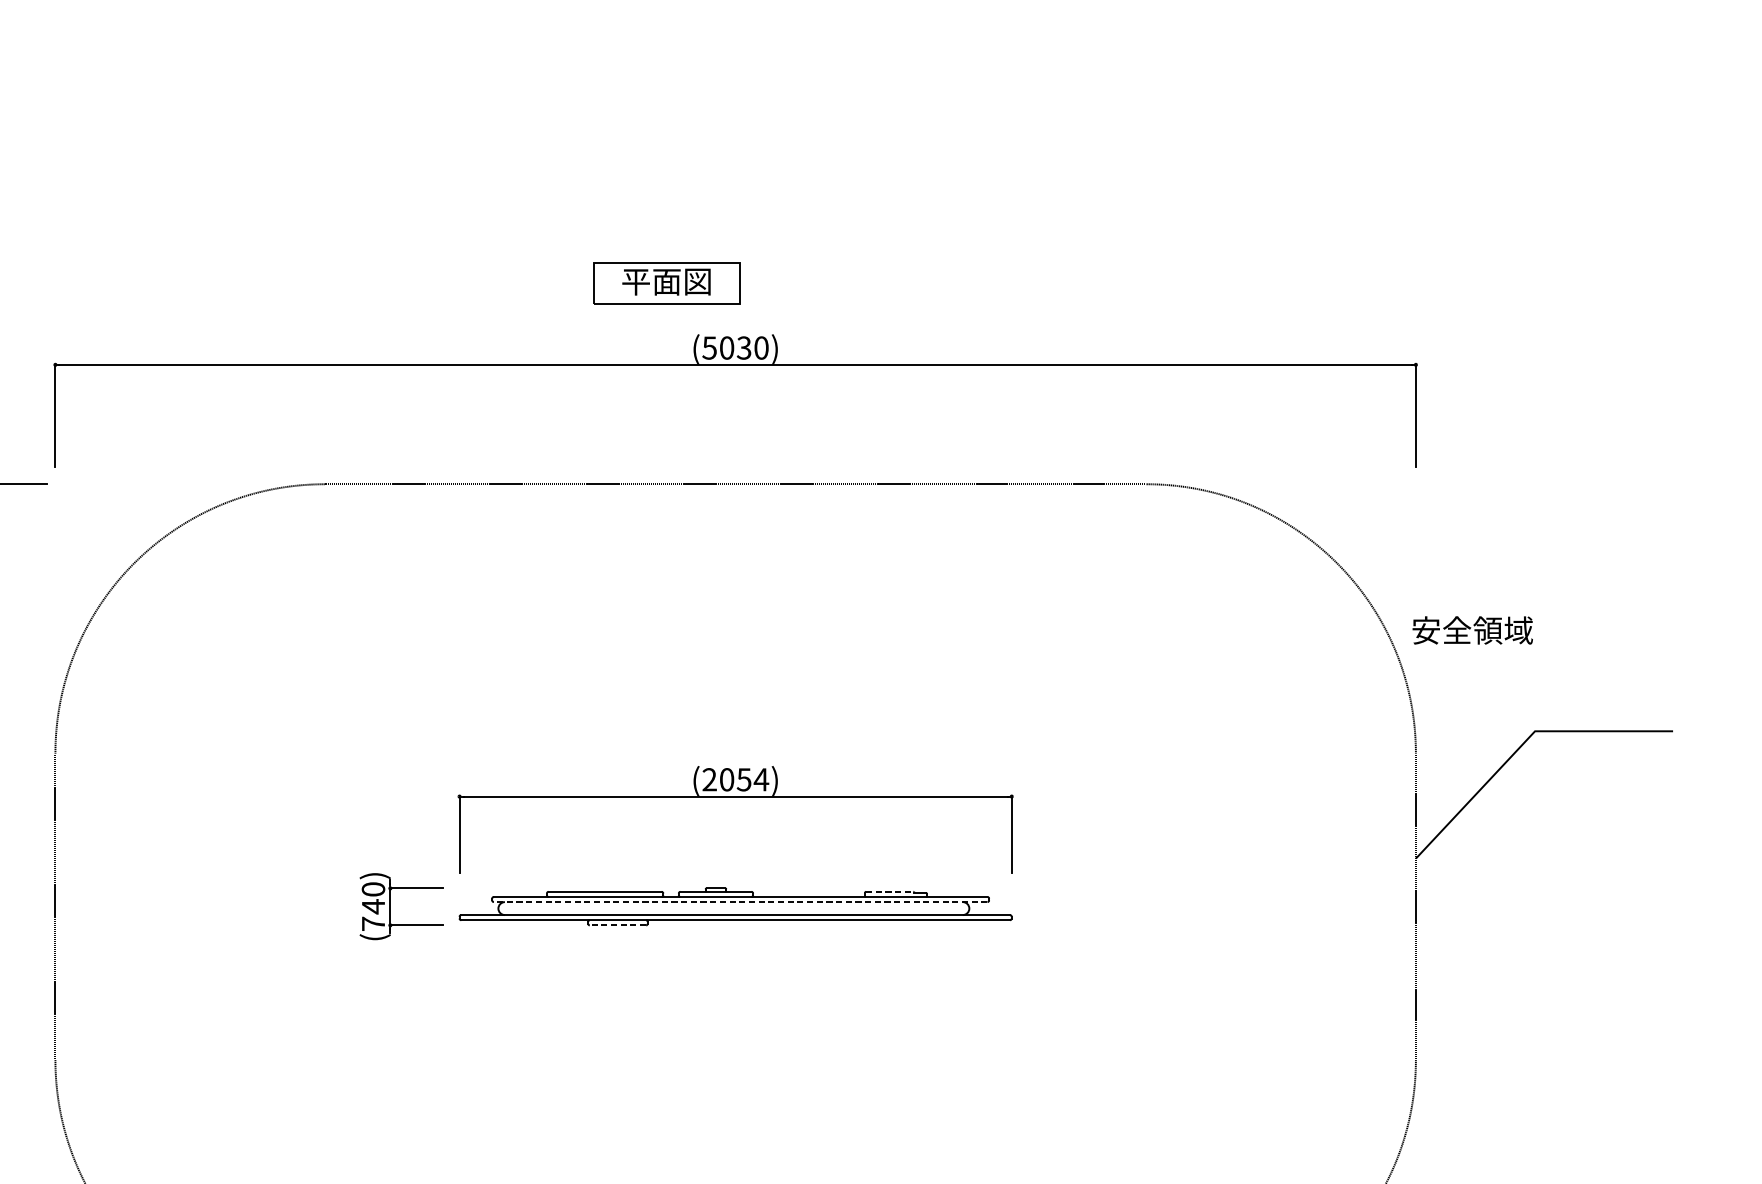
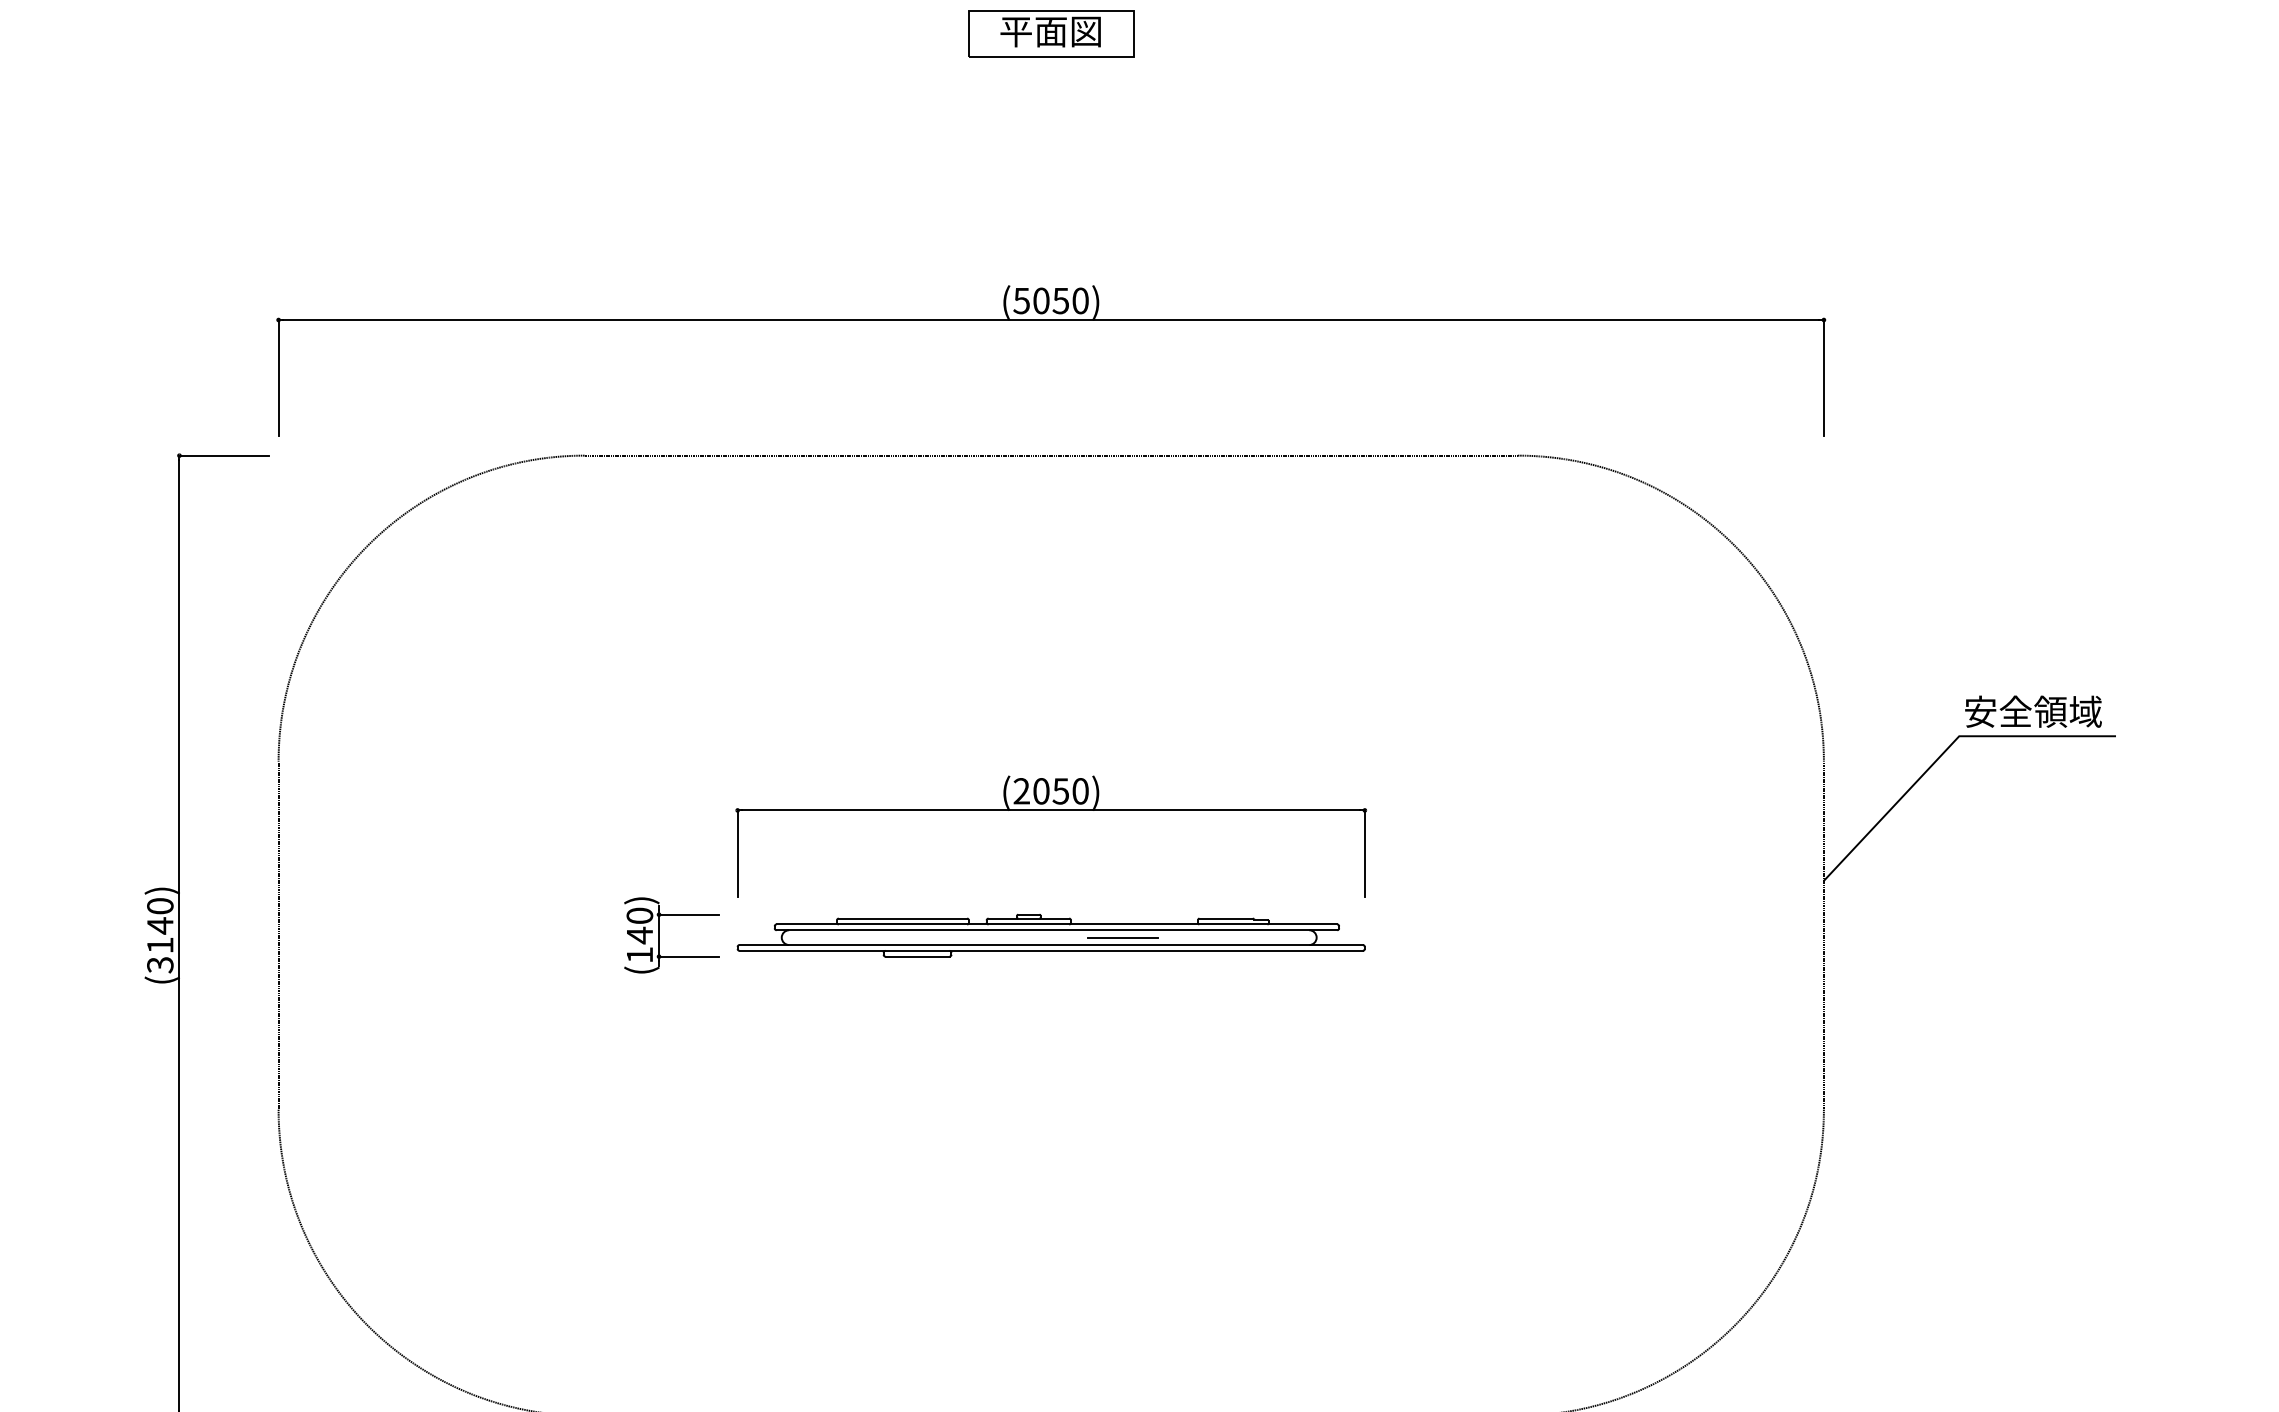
part: (667, 283) -> (1051, 33), moved
text: (743, 347) -> (1060, 300), (5030) -> (5050)
text: (1472, 630) -> (2033, 711), moved
text: (761, 779) -> (1080, 791), (2054) -> (2050)
line: (889, 891) -> (1226, 918), dashed -> solid
line: (740, 902) -> (1056, 930), dashed -> solid
line: (798, 908) -> (1122, 937), added
text: (373, 924) -> (639, 955), (740) -> (140)
line: (617, 925) -> (917, 956), dashed -> solid

